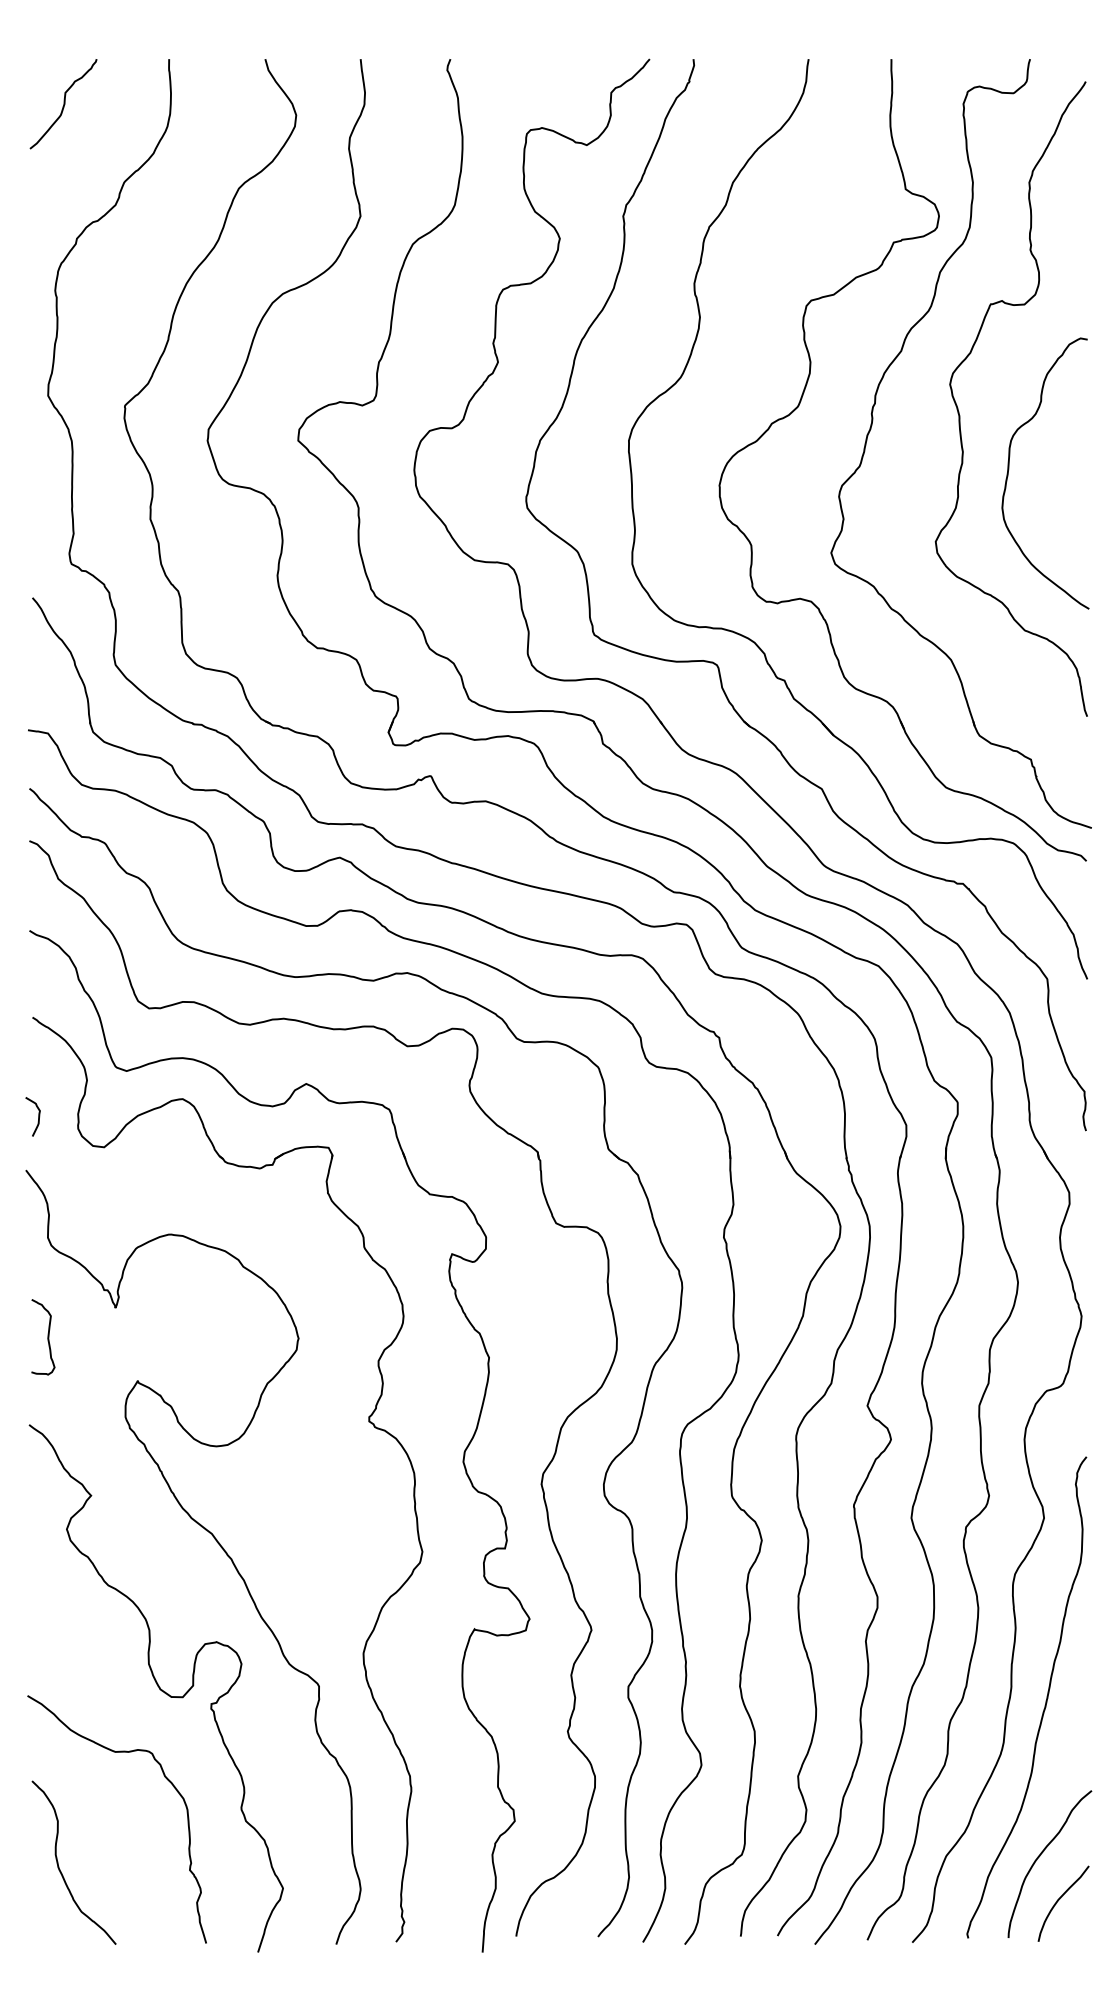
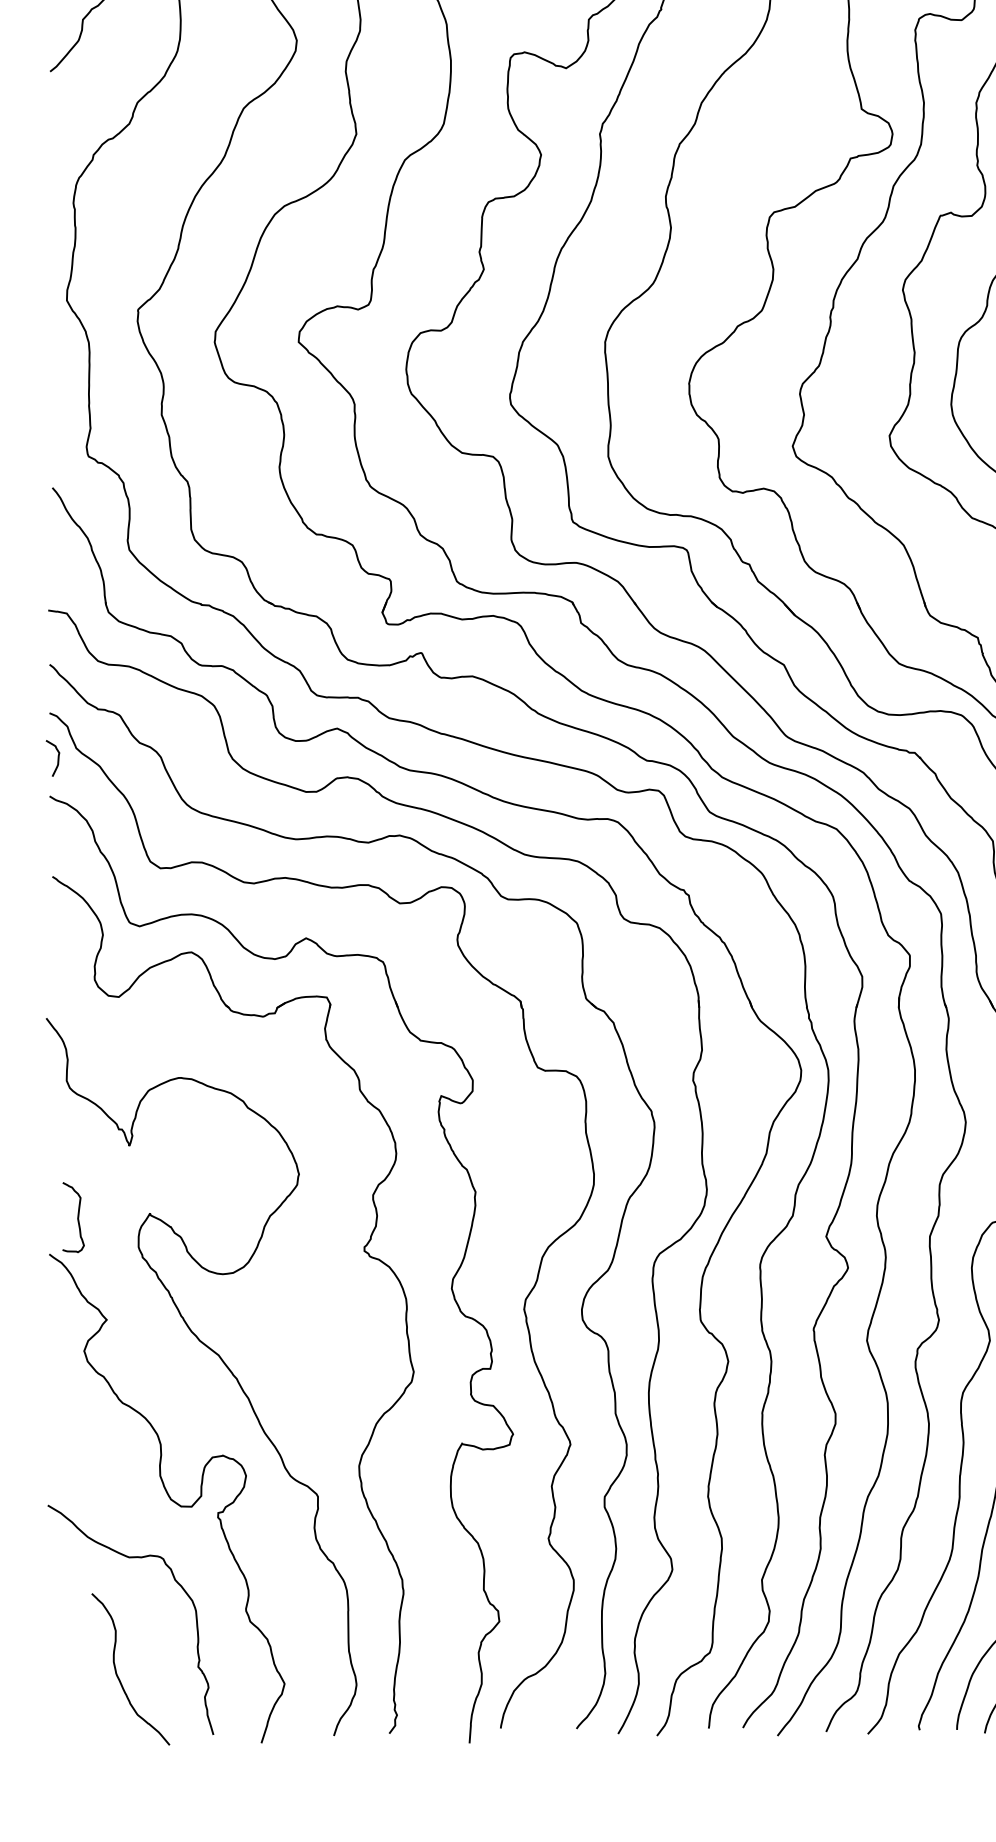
curve: (38, 1116) -> (57, 758), moved
curve: (47, 1337) -> (77, 1217), moved
curve: (59, 1866) -> (117, 1672), moved

